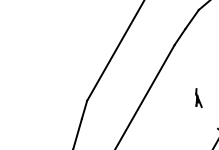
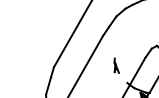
part: (198, 97) -> (116, 65), size x1.43

